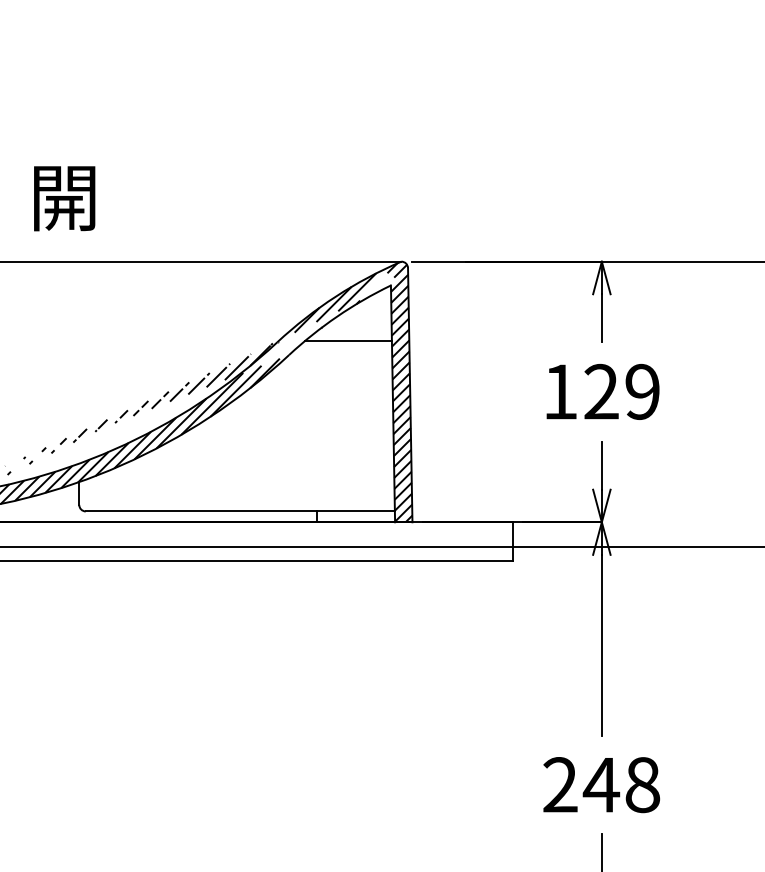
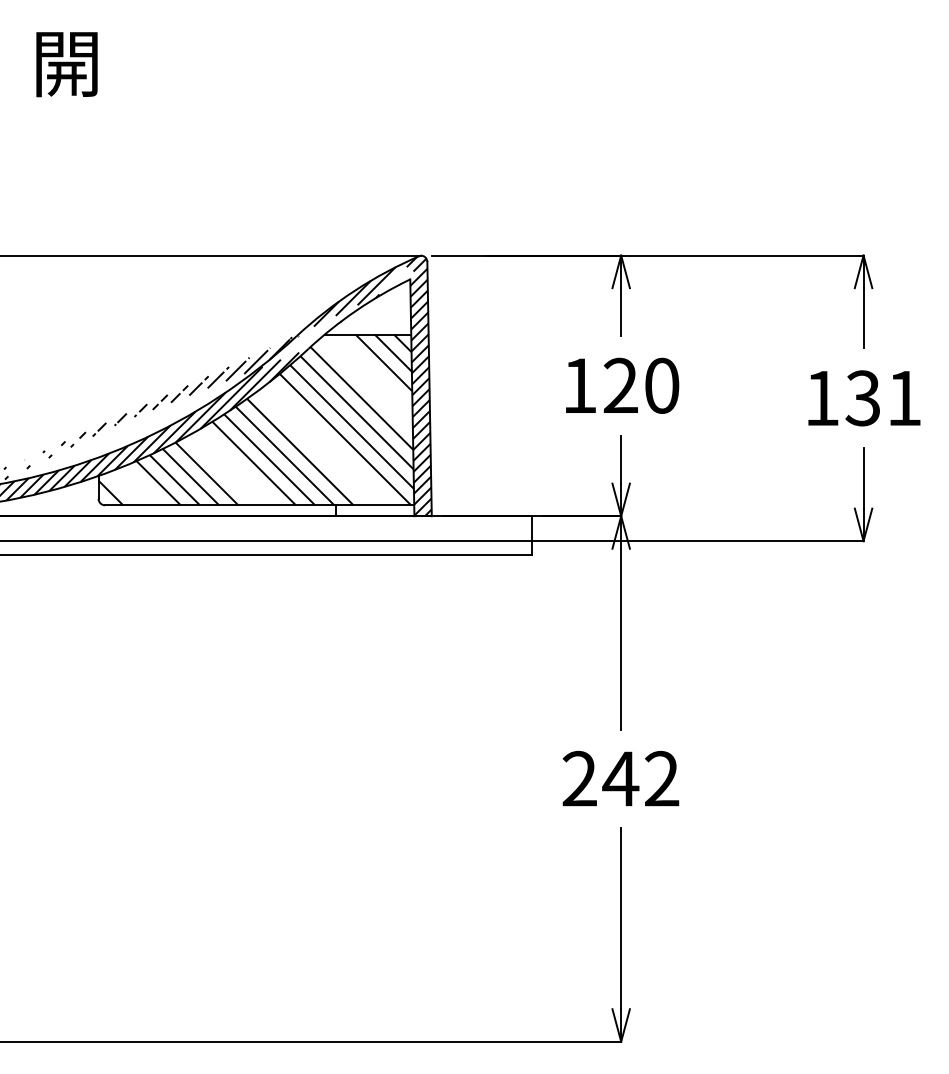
text: (64, 198) -> (66, 64), moved
text: (643, 391) -> (662, 385), 129 -> 120
hatch: (236, 425) -> (255, 419), added
text: (643, 784) -> (662, 778), 248 -> 242

